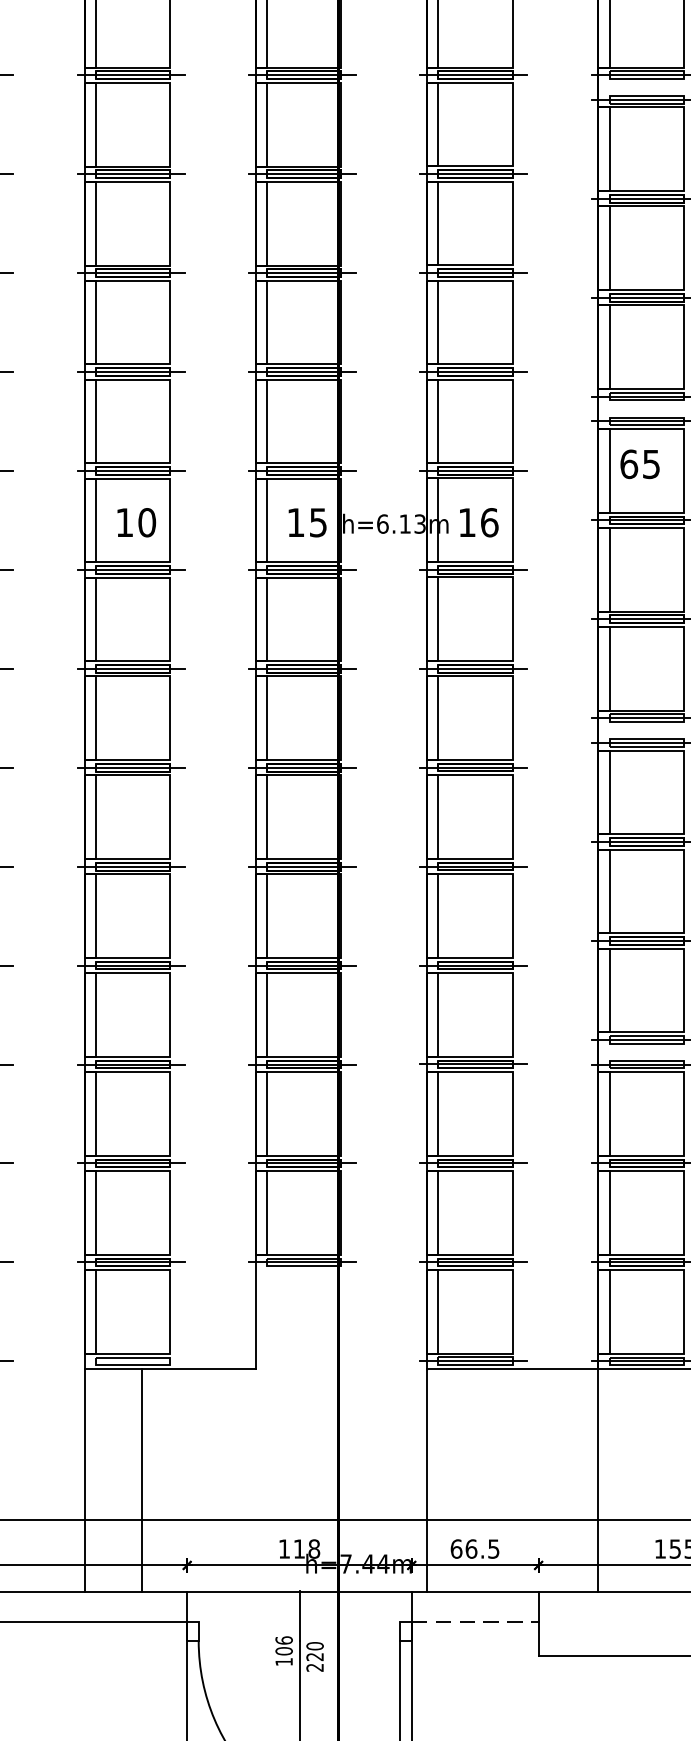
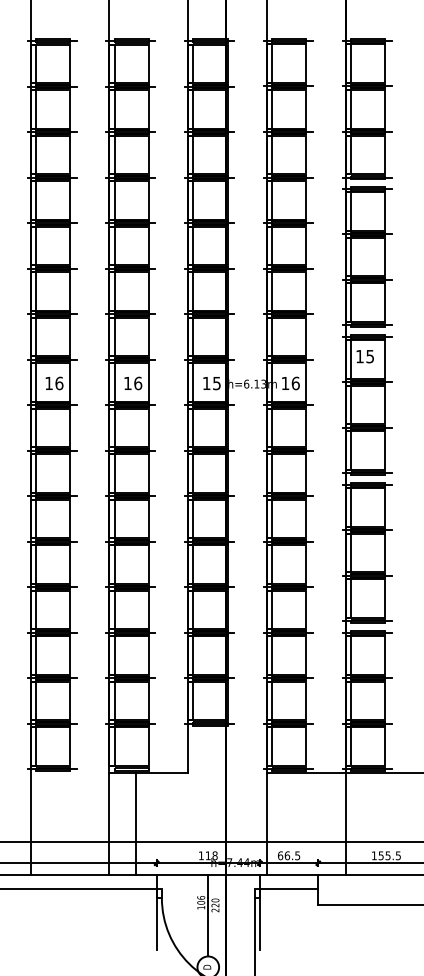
text: (630, 464) -> (360, 356), 65 -> 15
text: (147, 520) -> (138, 382), 10 -> 16
line: (475, 1622) -> (289, 889), dashed -> solid

